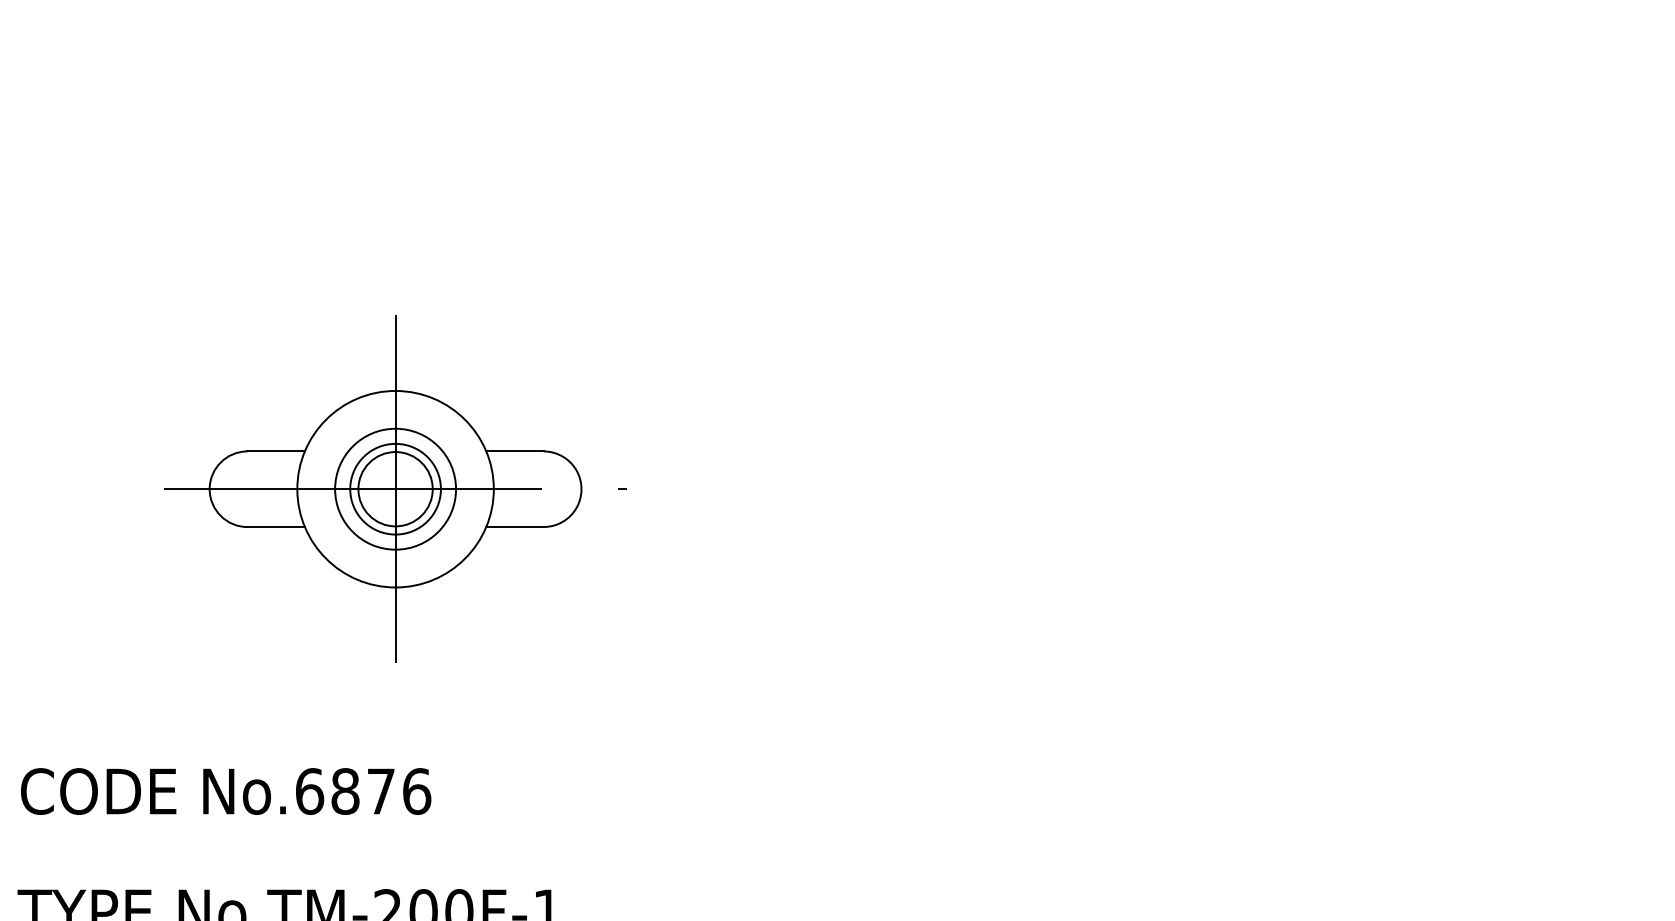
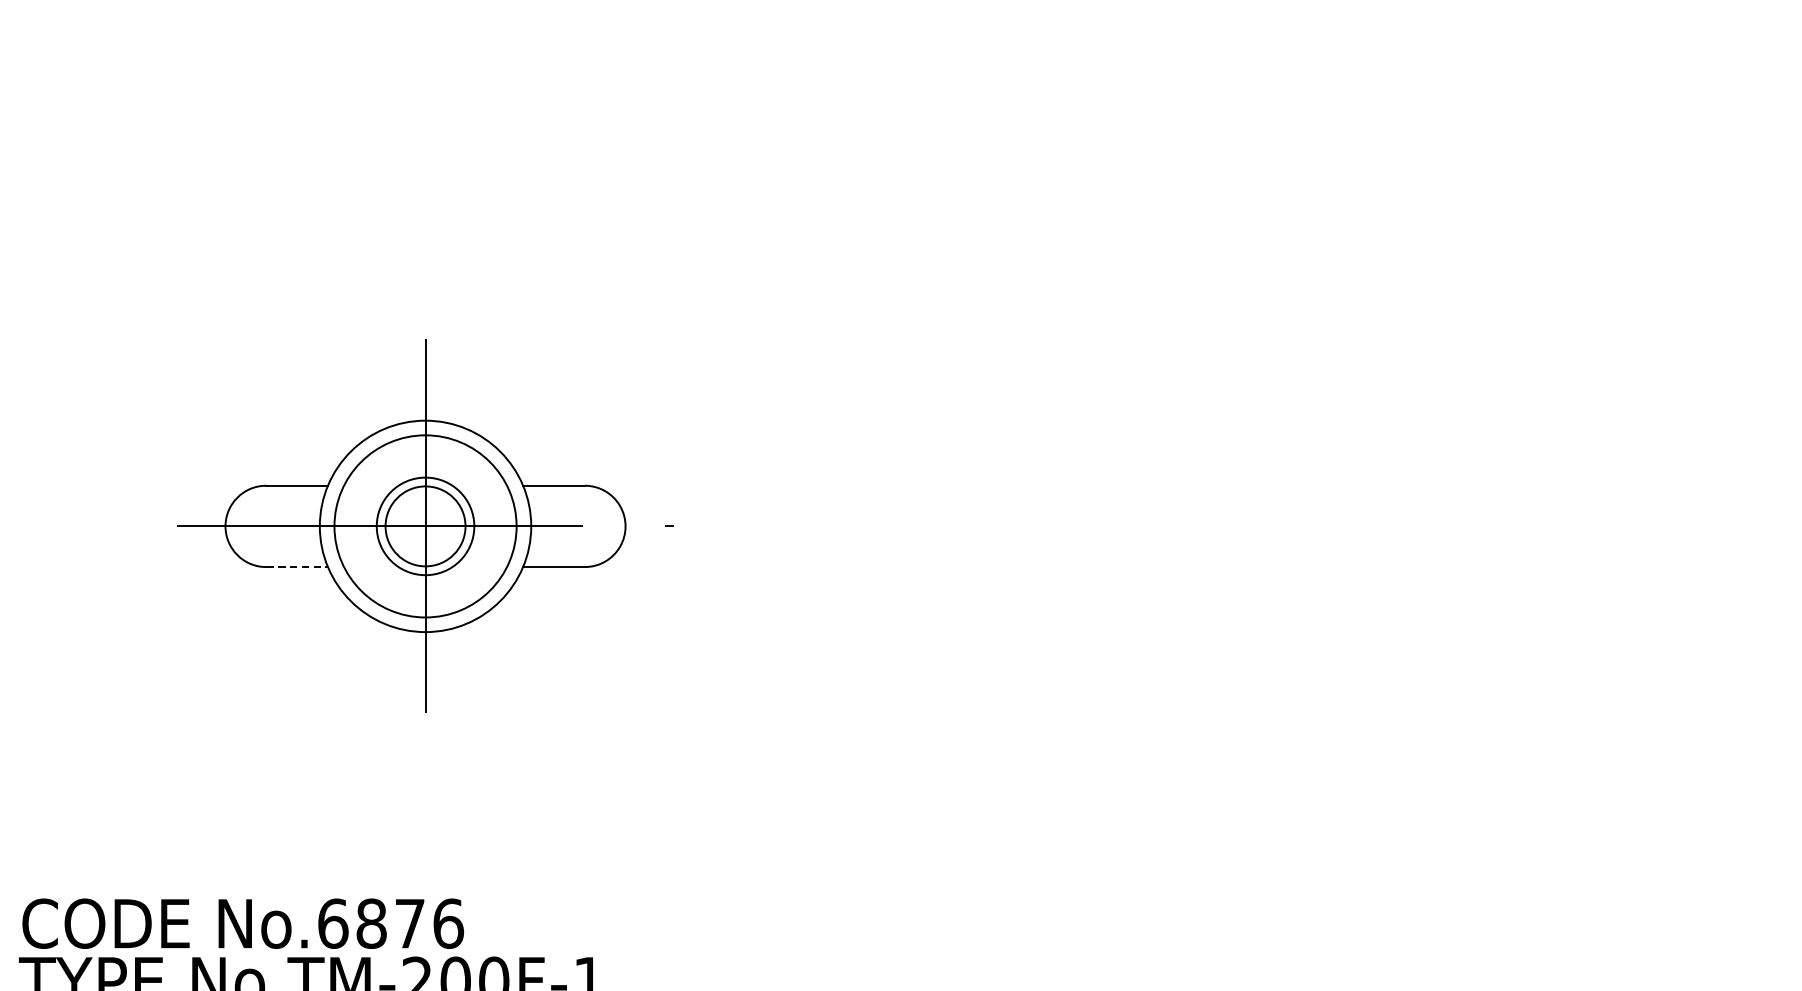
circle: (395, 488) -> (425, 525), size x1.4
line: (276, 527) -> (297, 567), solid -> dashed
text: (226, 791) -> (243, 923), moved

